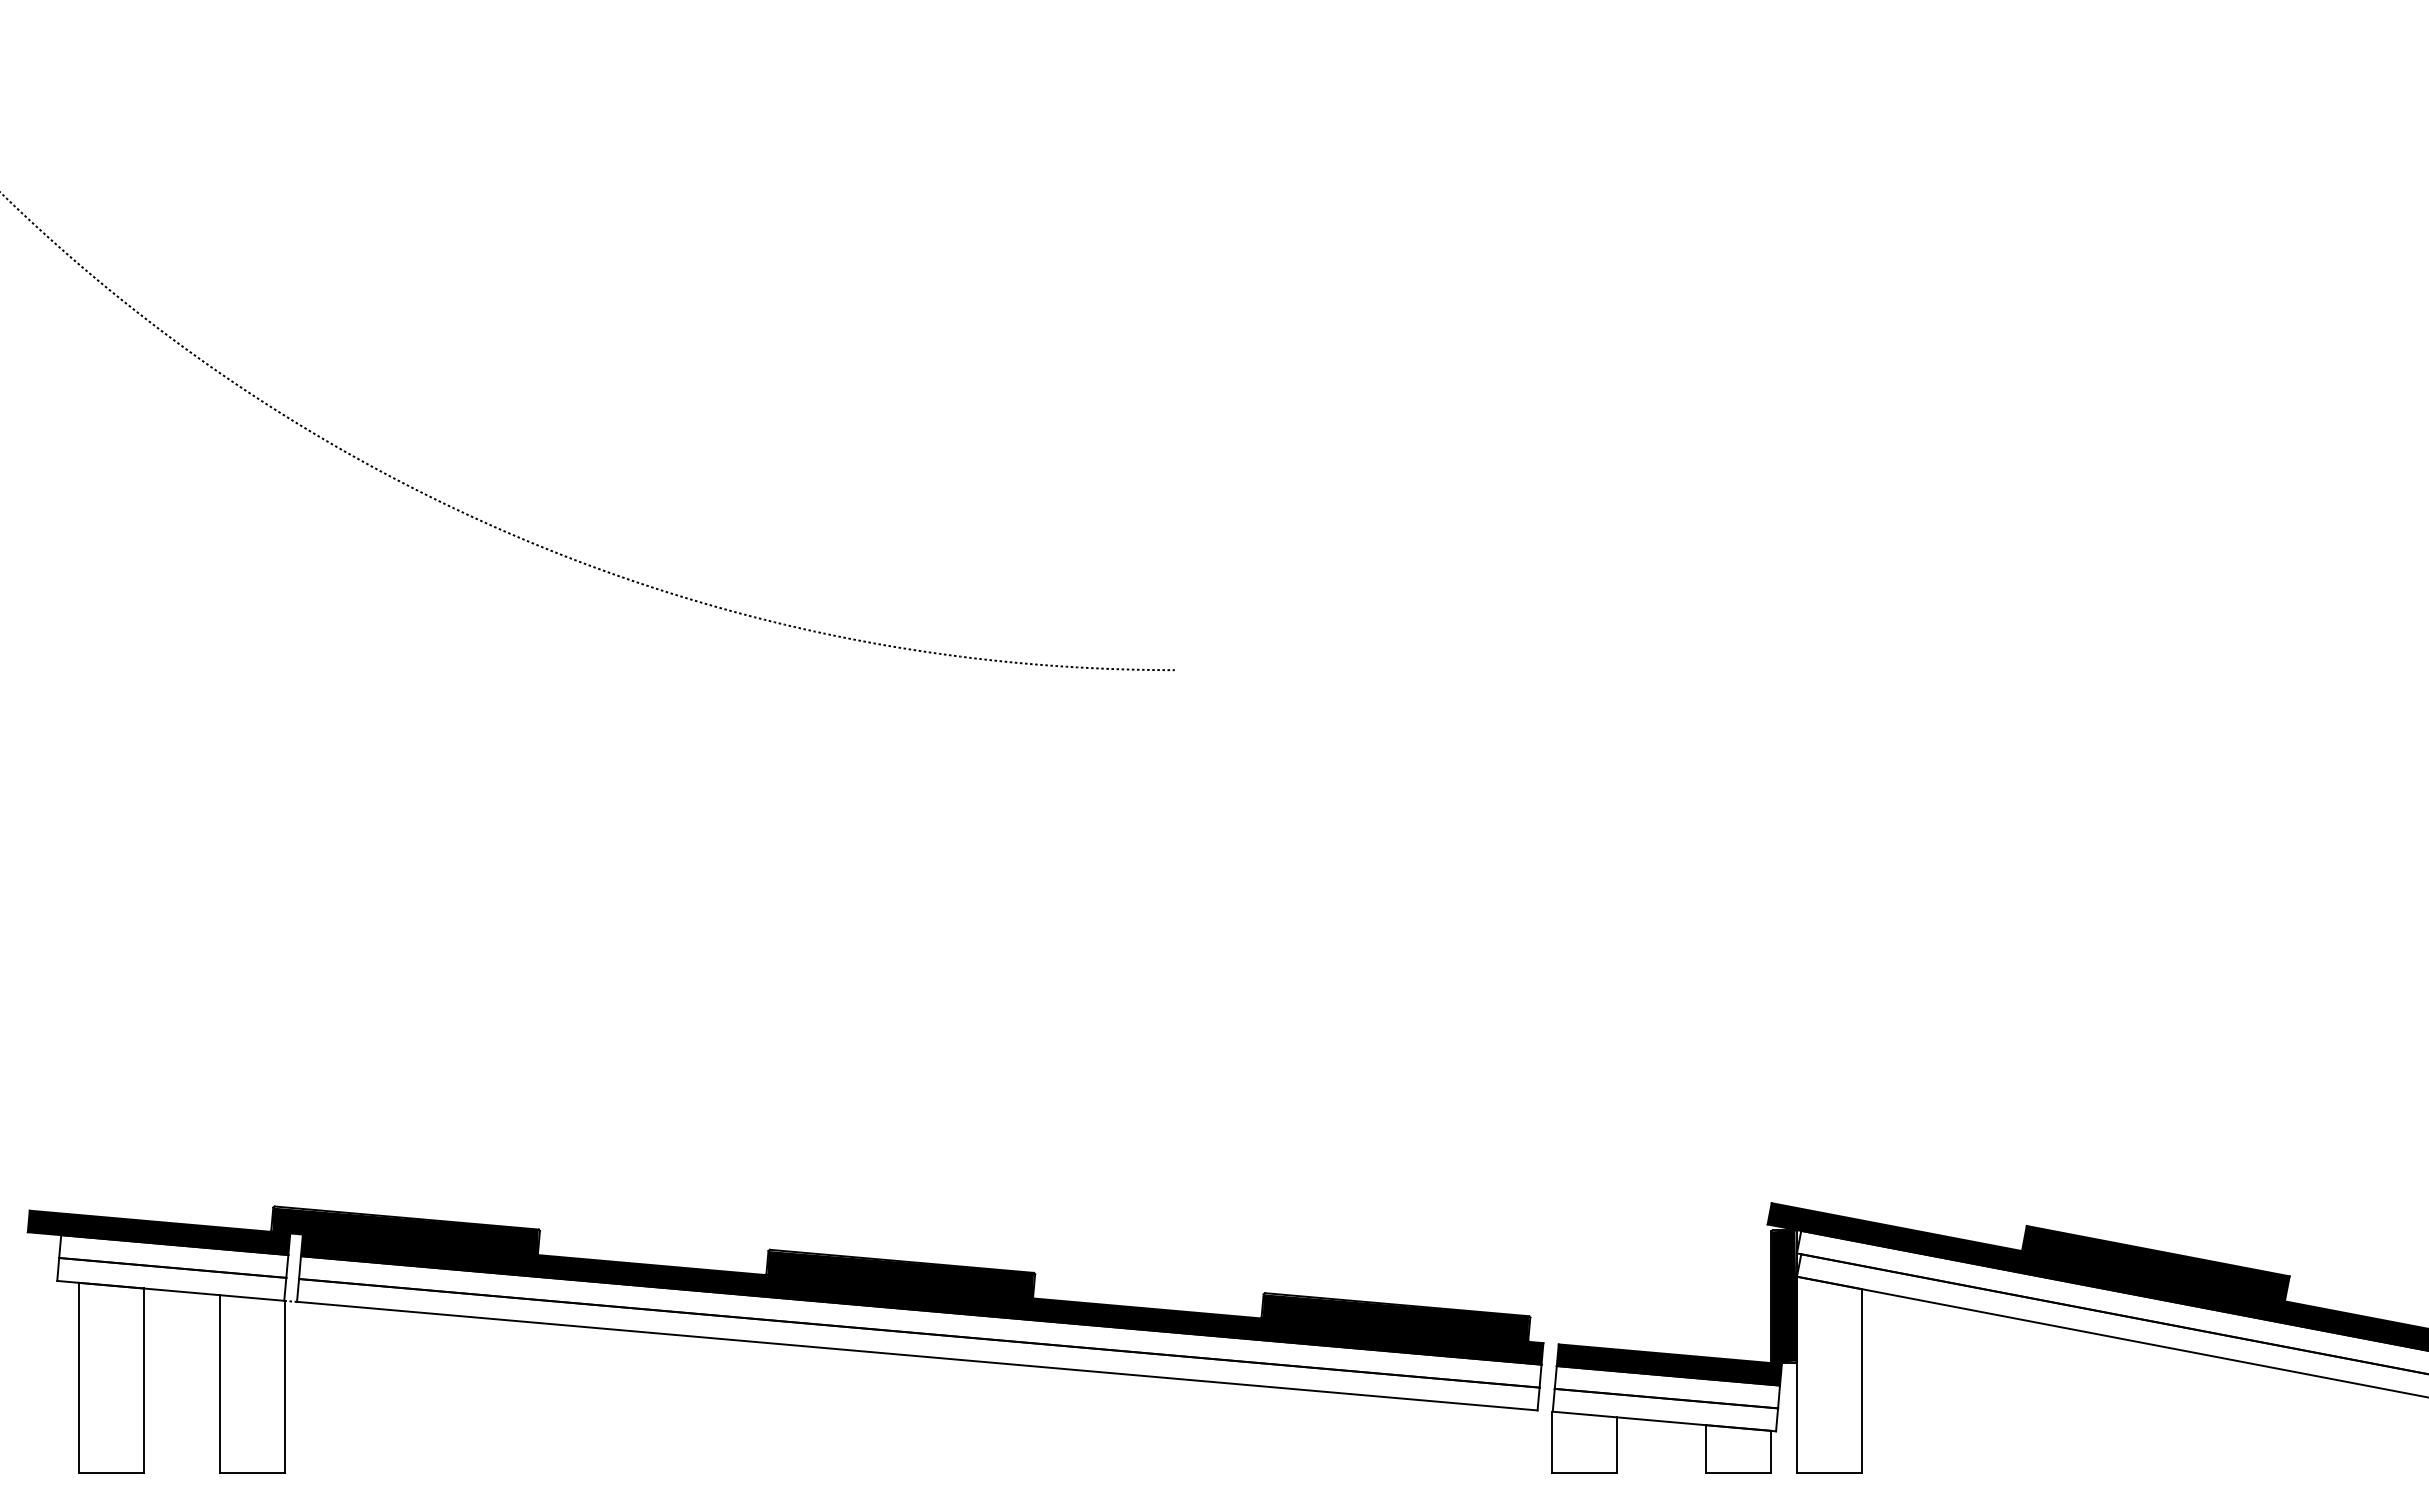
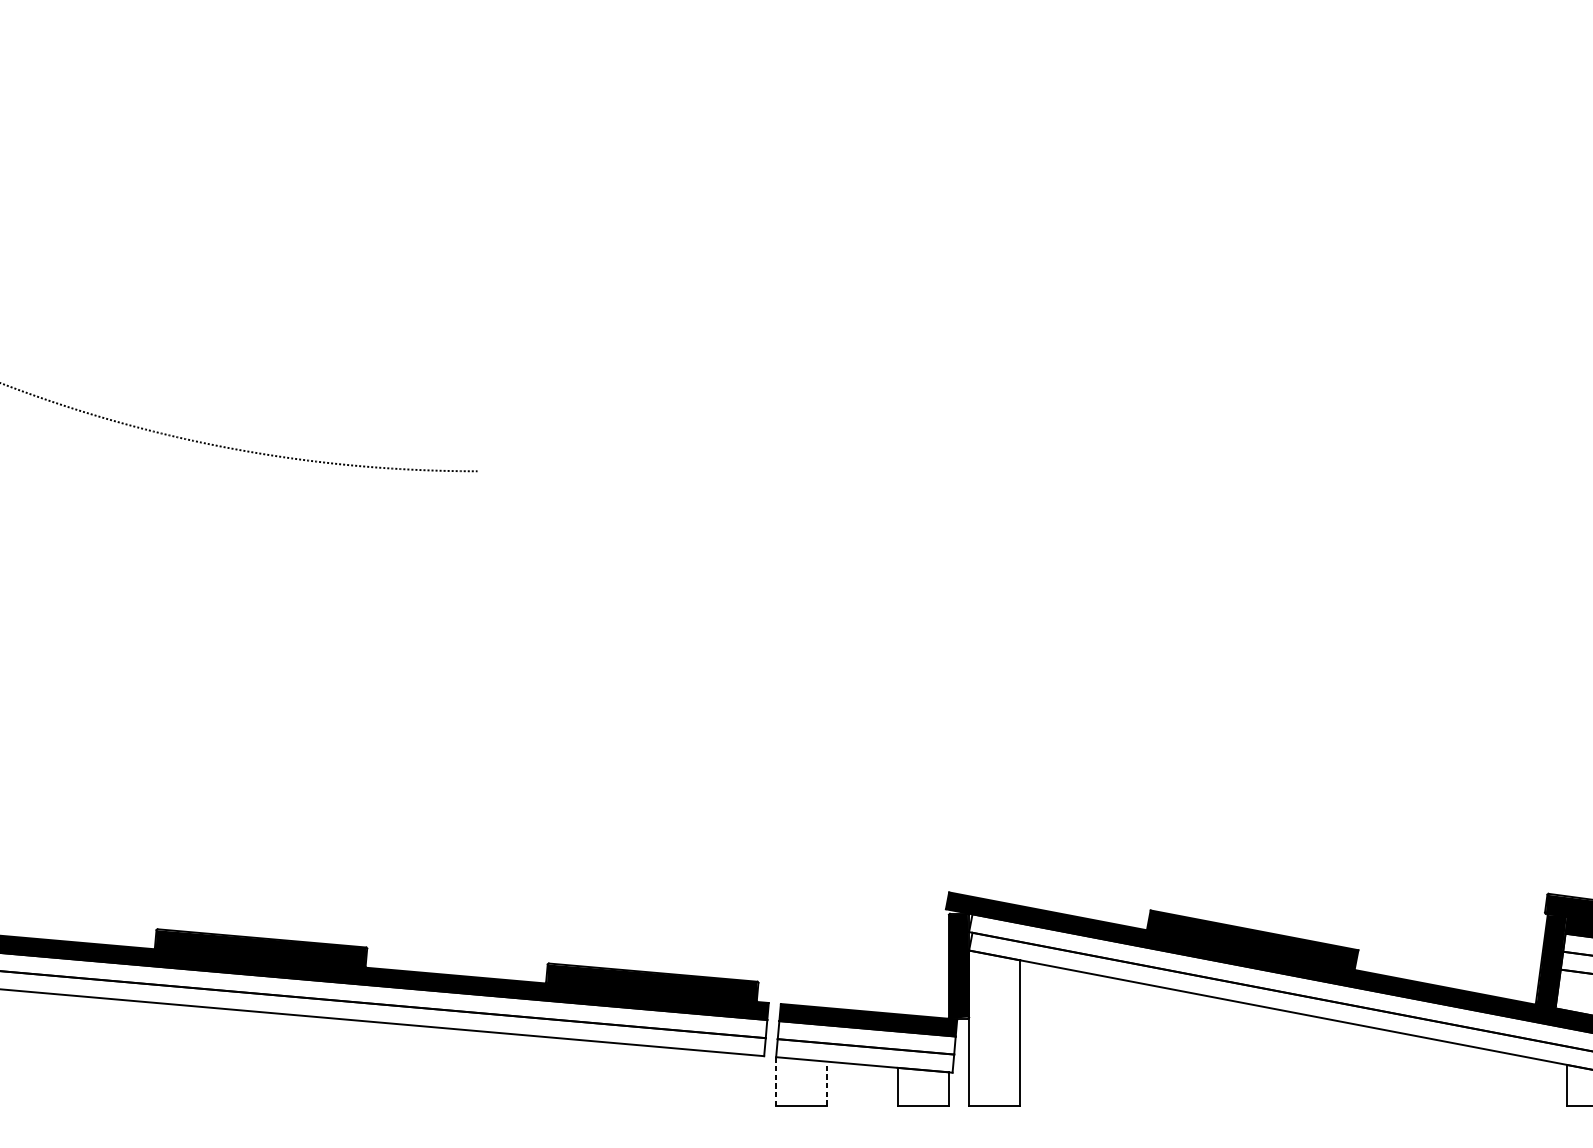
line: (1552, 1442) -> (775, 1081), solid -> dashed
line: (1617, 1445) -> (827, 1083), solid -> dashed

